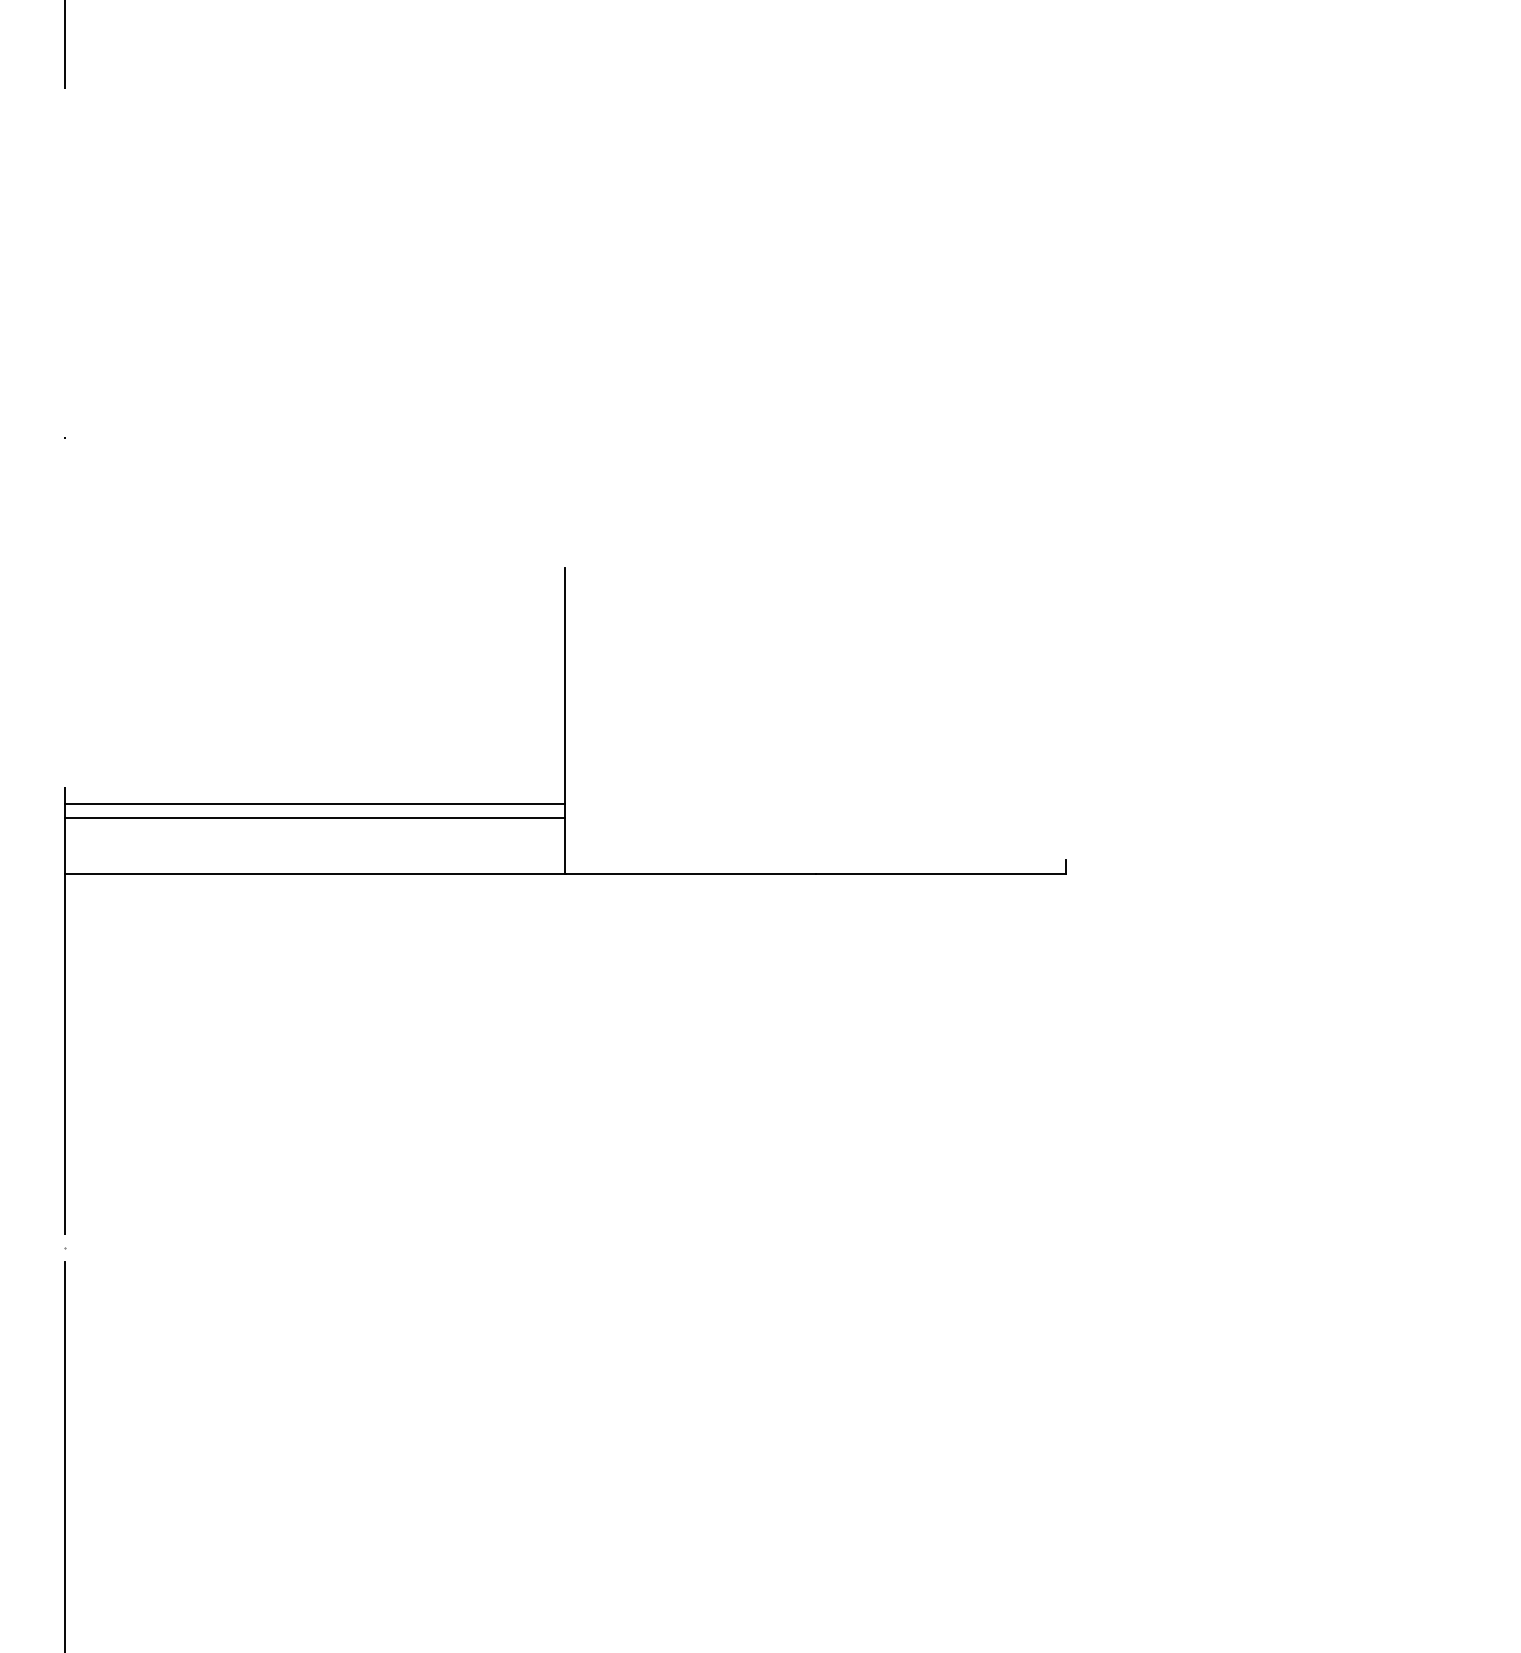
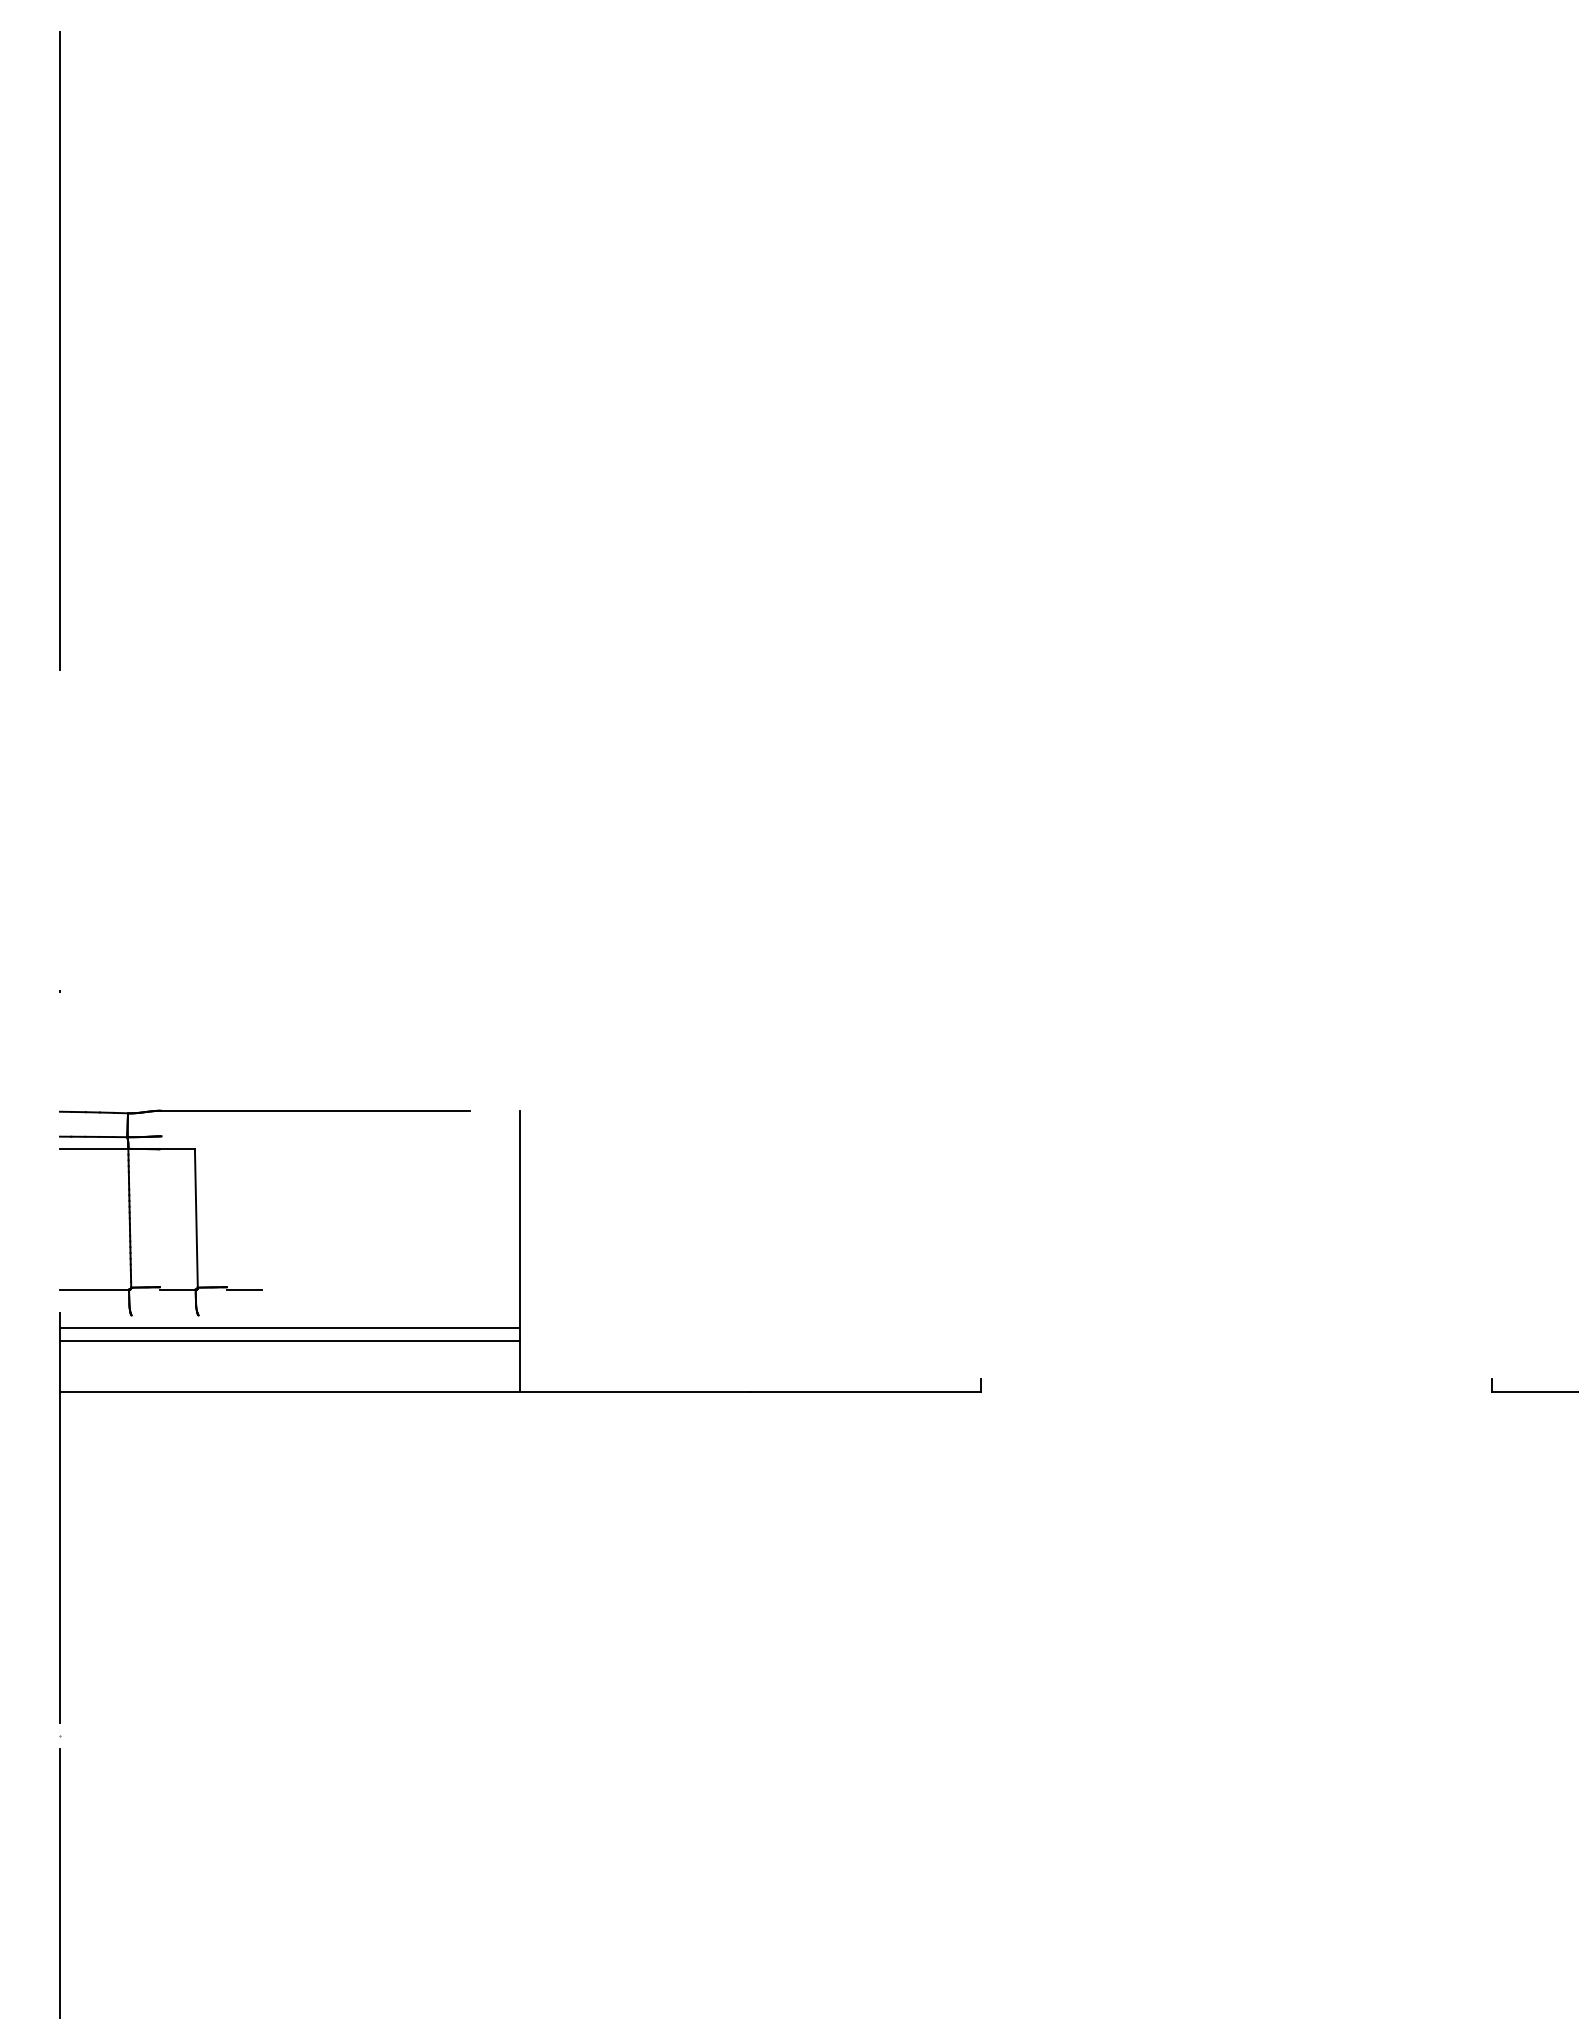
part: (214, 678) -> (197, 1212), added

